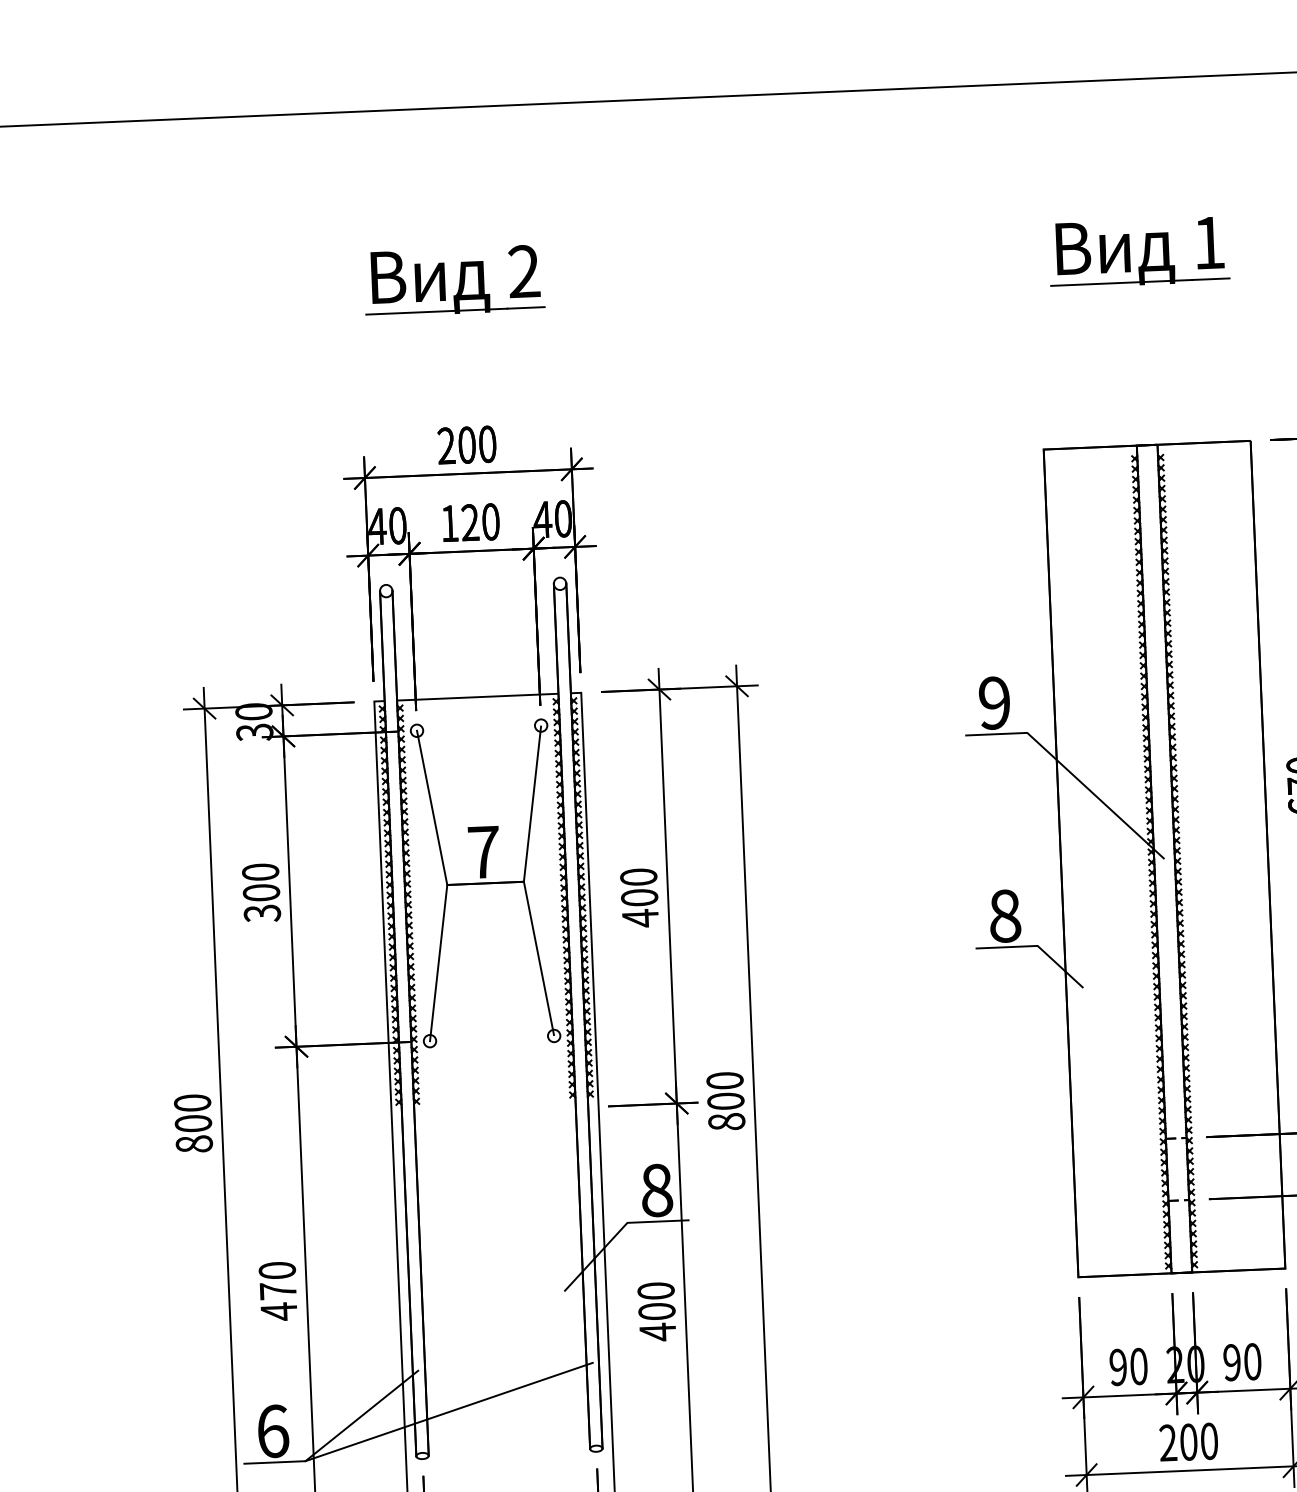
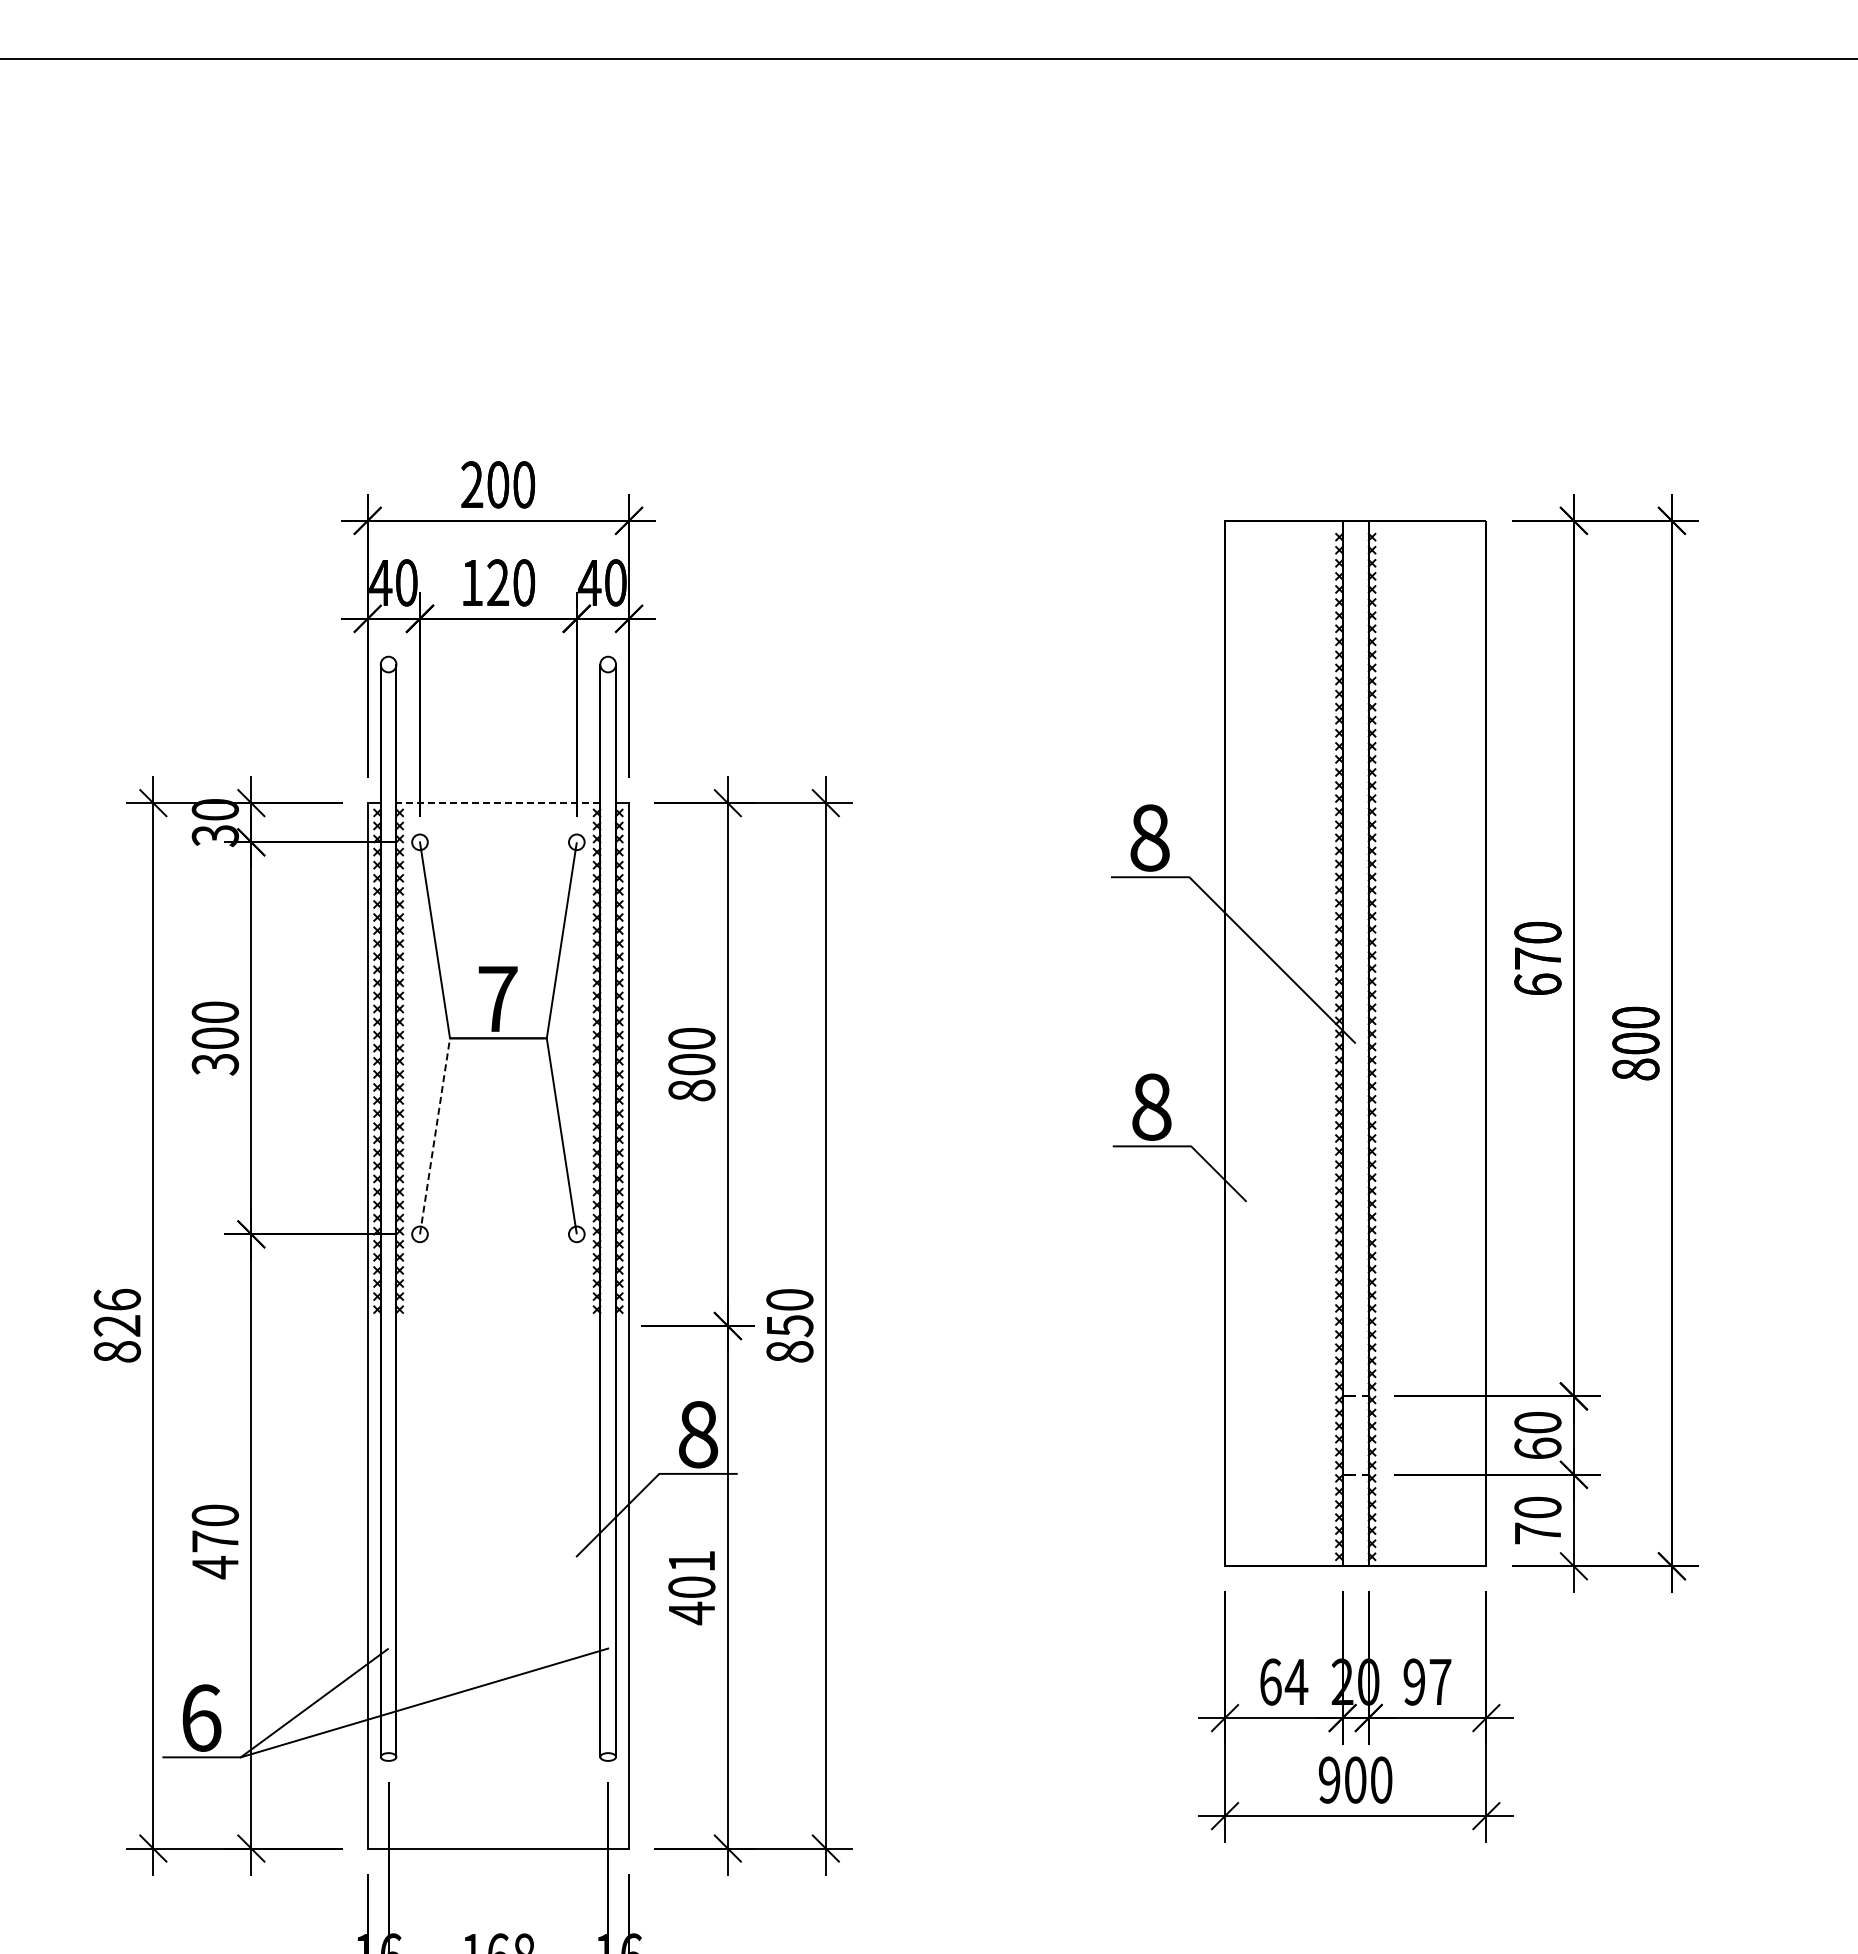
part: (1144, 252) -> (1362, 277), removed
part: (459, 280) -> (497, 276), removed
line: (477, 697) -> (498, 803), solid -> dashed
text: (994, 702) -> (1149, 837), 9 -> 8
text: (640, 918) -> (691, 1090), 400 -> 800
line: (439, 962) -> (435, 1135), solid -> dashed
text: (725, 1101) -> (789, 1326), 800 -> 850
text: (192, 1113) -> (116, 1312), 800 -> 826
text: (655, 1290) -> (691, 1560), 400 -> 401
text: (1252, 1361) -> (1440, 1681), 90 -> 97
text: (1129, 1366) -> (1284, 1681), 90 -> 64
text: (1168, 1443) -> (1329, 1780), 200 -> 900

